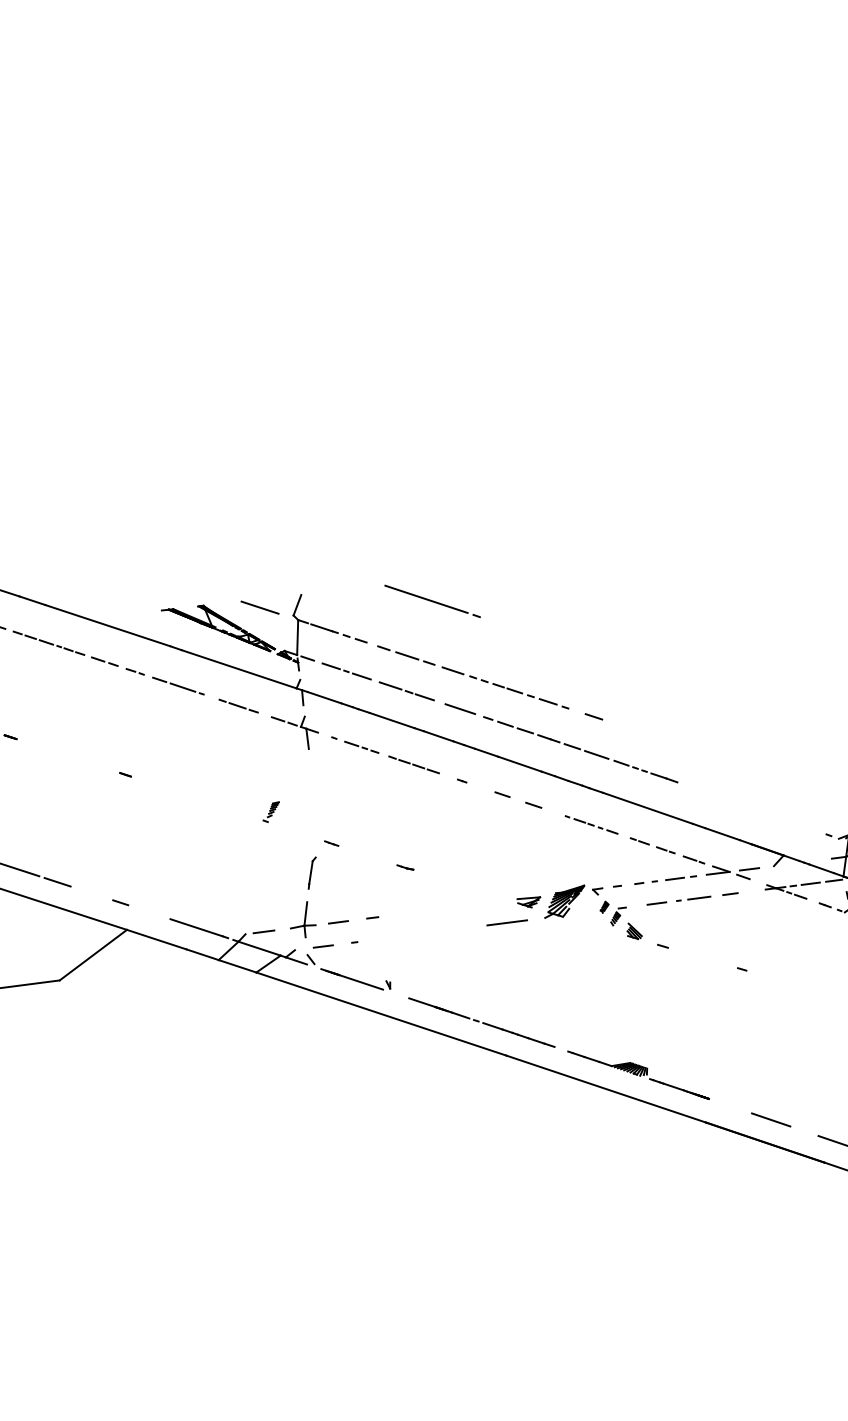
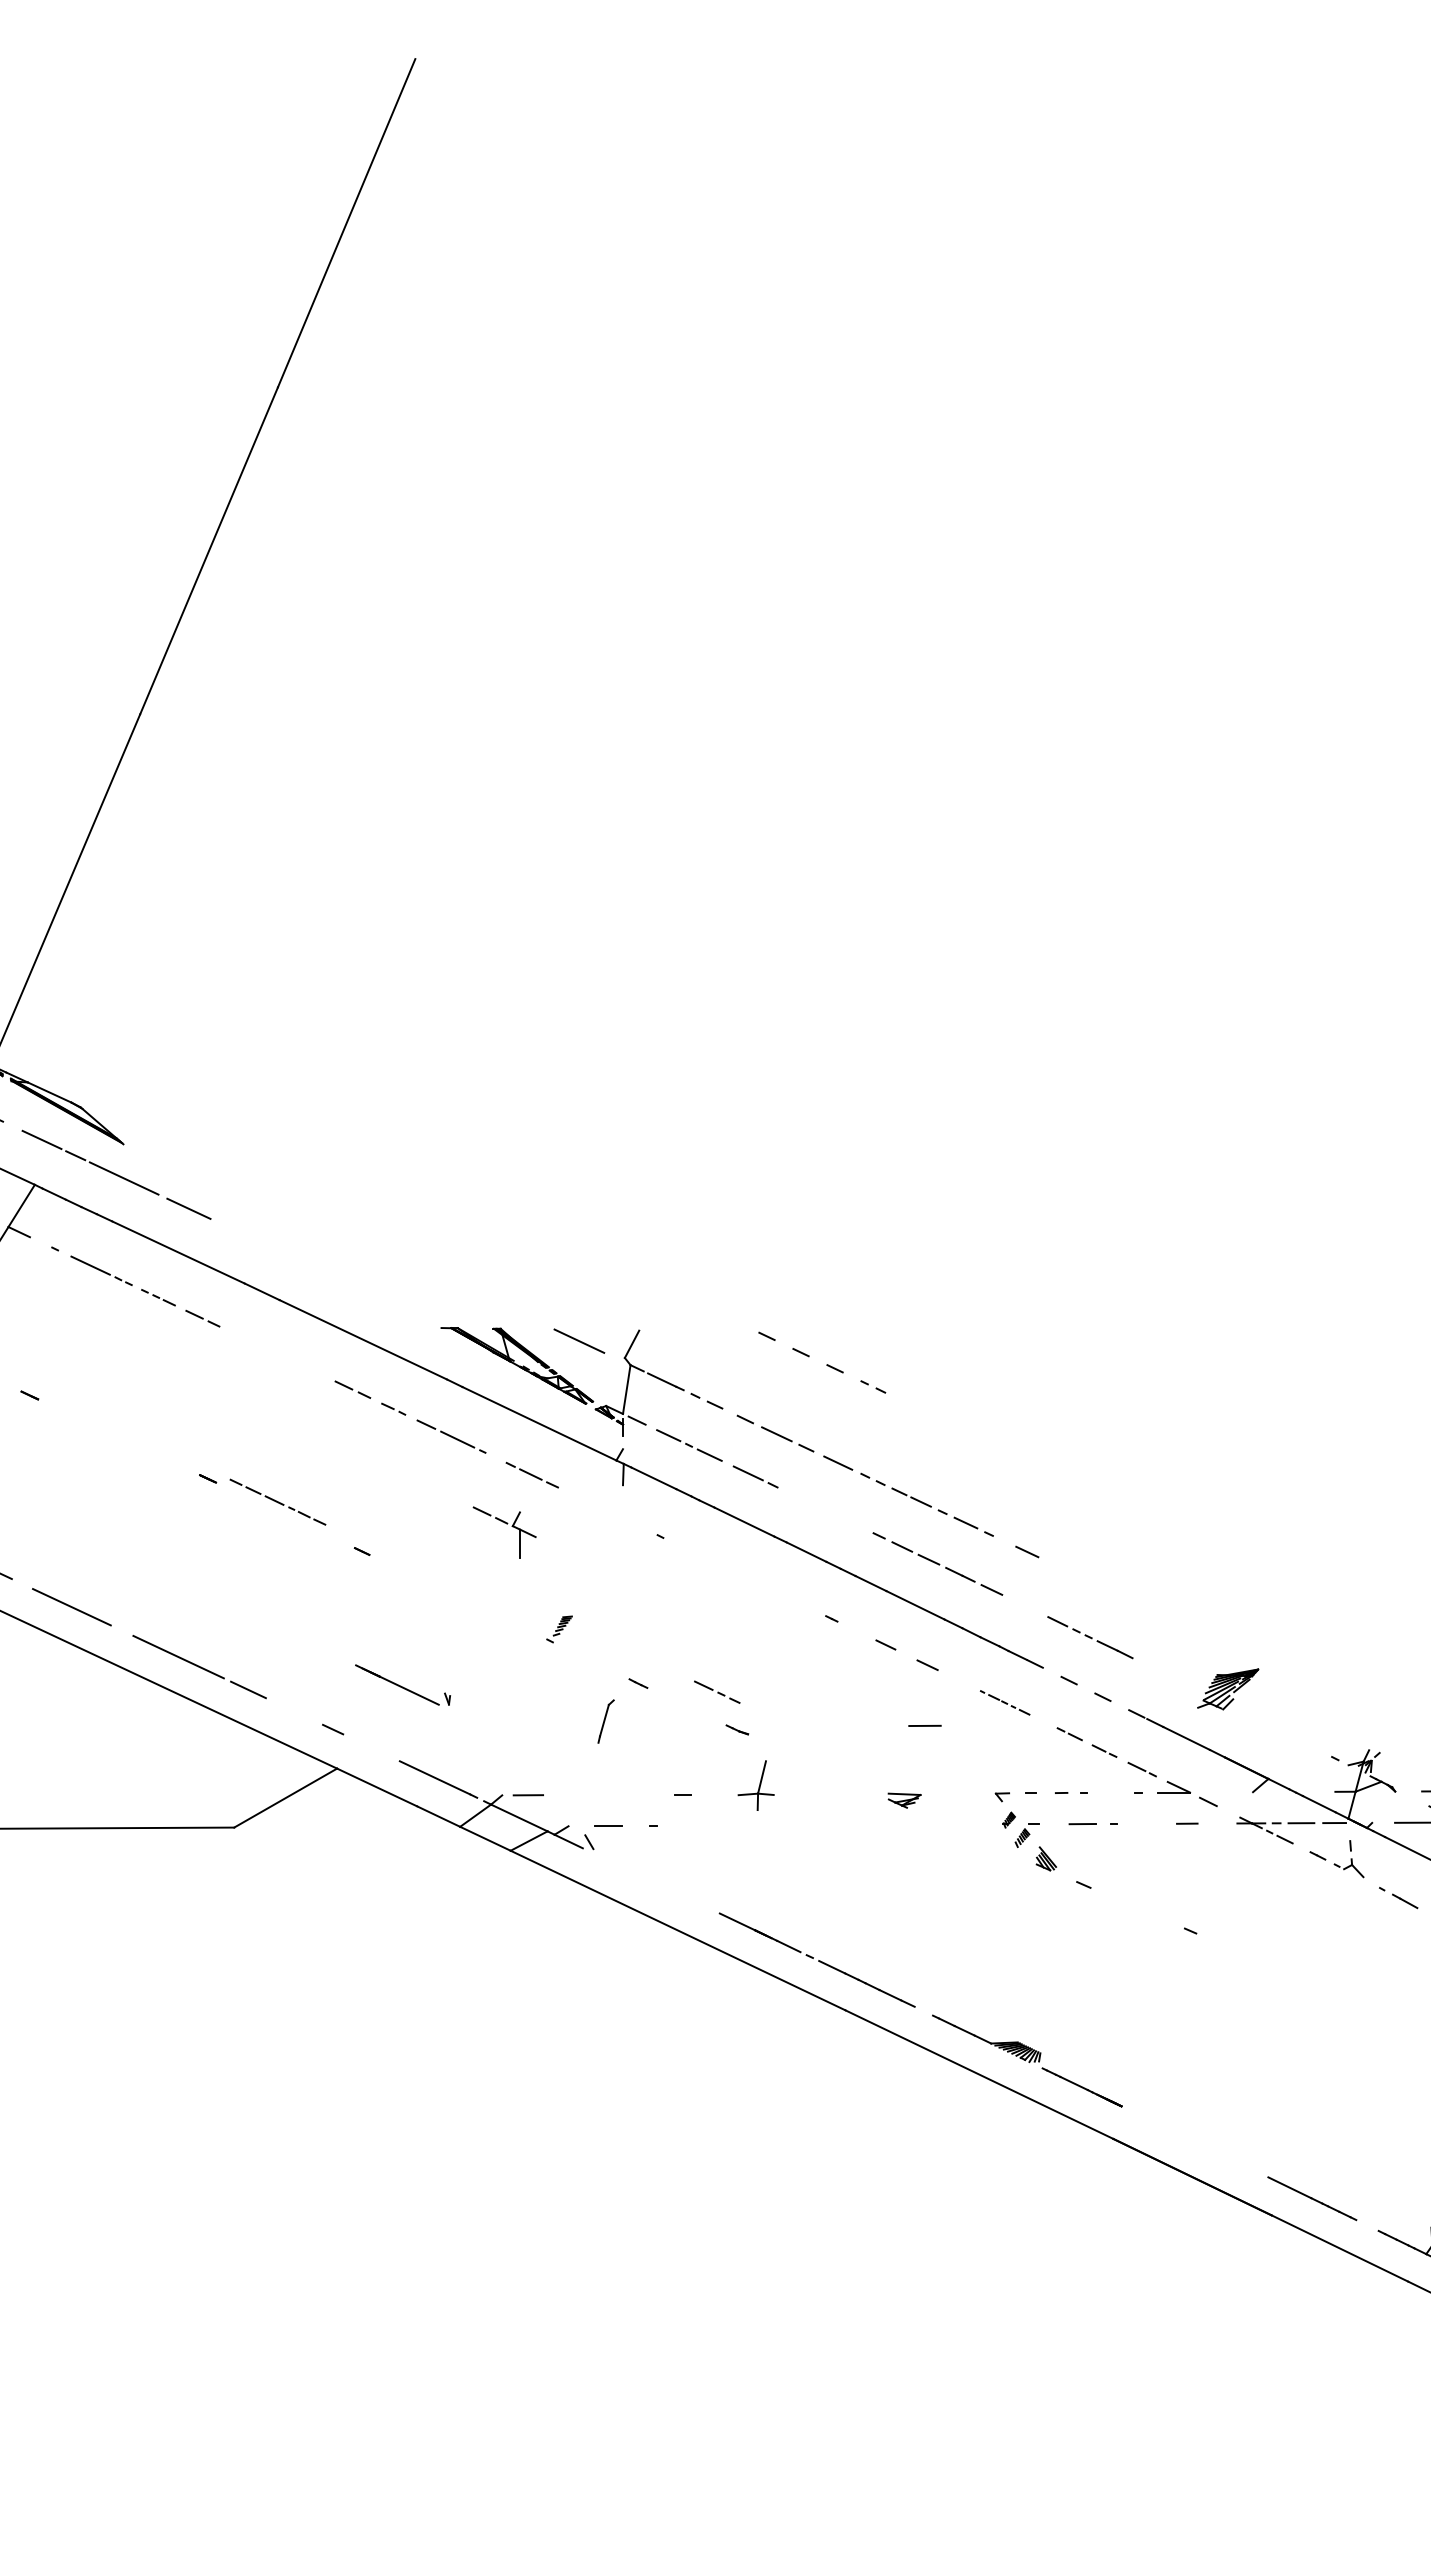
line: (427, 599) -> (814, 1358), solid -> dashed
part: (48, 642) -> (277, 1501), moved
line: (425, 697) -> (794, 1495), removed
line: (460, 708) -> (841, 1517), removed
part: (296, 726) -> (506, 1524), moved
line: (362, 746) -> (718, 1691), moved
line: (596, 754) -> (1024, 1605), removed
line: (414, 764) -> (767, 1587), removed
line: (648, 808) -> (1087, 1689), solid -> dashed
part: (591, 824) -> (1004, 1702), size x0.7
line: (748, 869) -> (1217, 1792), removed
line: (675, 878) -> (1112, 1792), removed
line: (698, 897) -> (924, 1725), moved
part: (565, 902) -> (1228, 1689), moved
part: (301, 920) -> (755, 1785), moved
line: (337, 922) -> (633, 1794), removed
line: (506, 922) -> (869, 1824), removed
part: (356, 978) -> (403, 1684), moved
line: (770, 1119) -> (1204, 2146), removed

